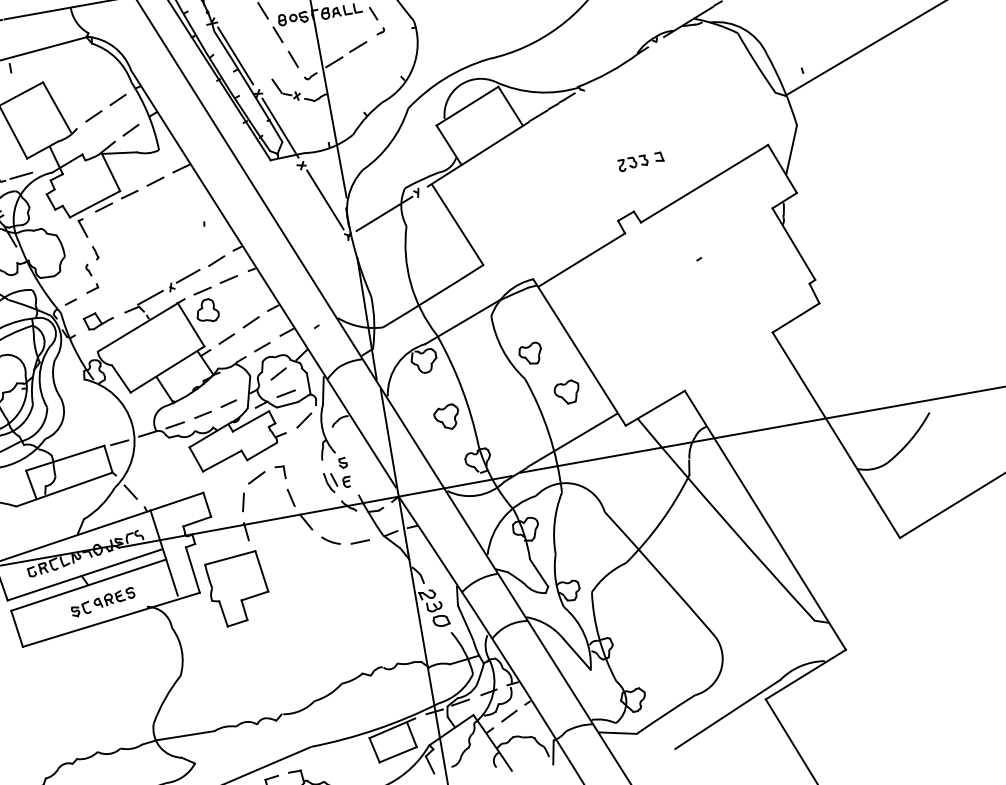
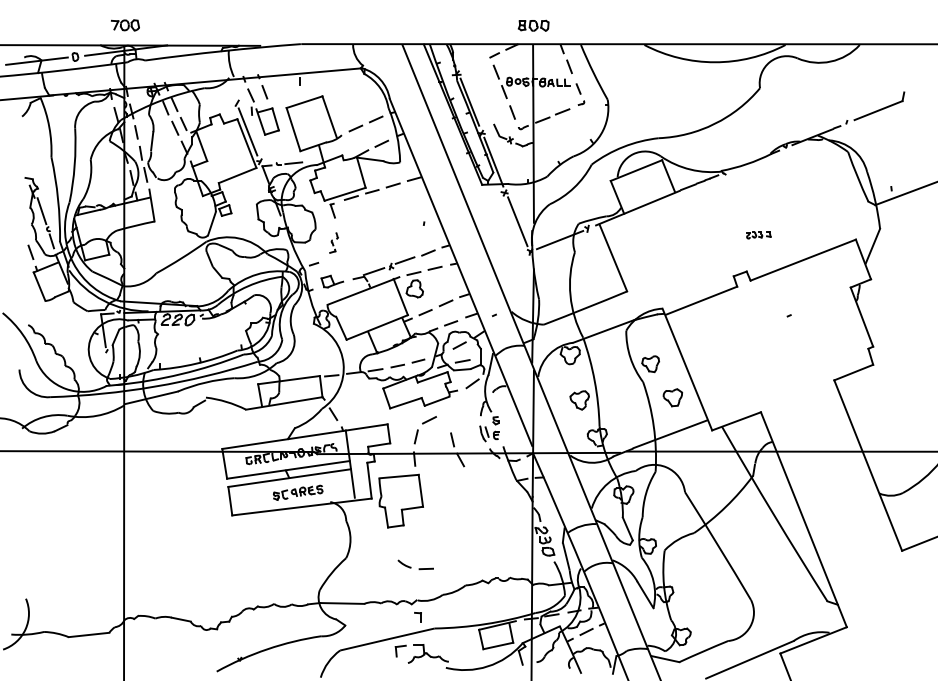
part: (640, 162) -> (758, 235), size x0.7
part: (91, 269) -> (333, 242), size x0.6
part: (279, 472) -> (417, 617), moved
part: (345, 538) -> (415, 564), moved

